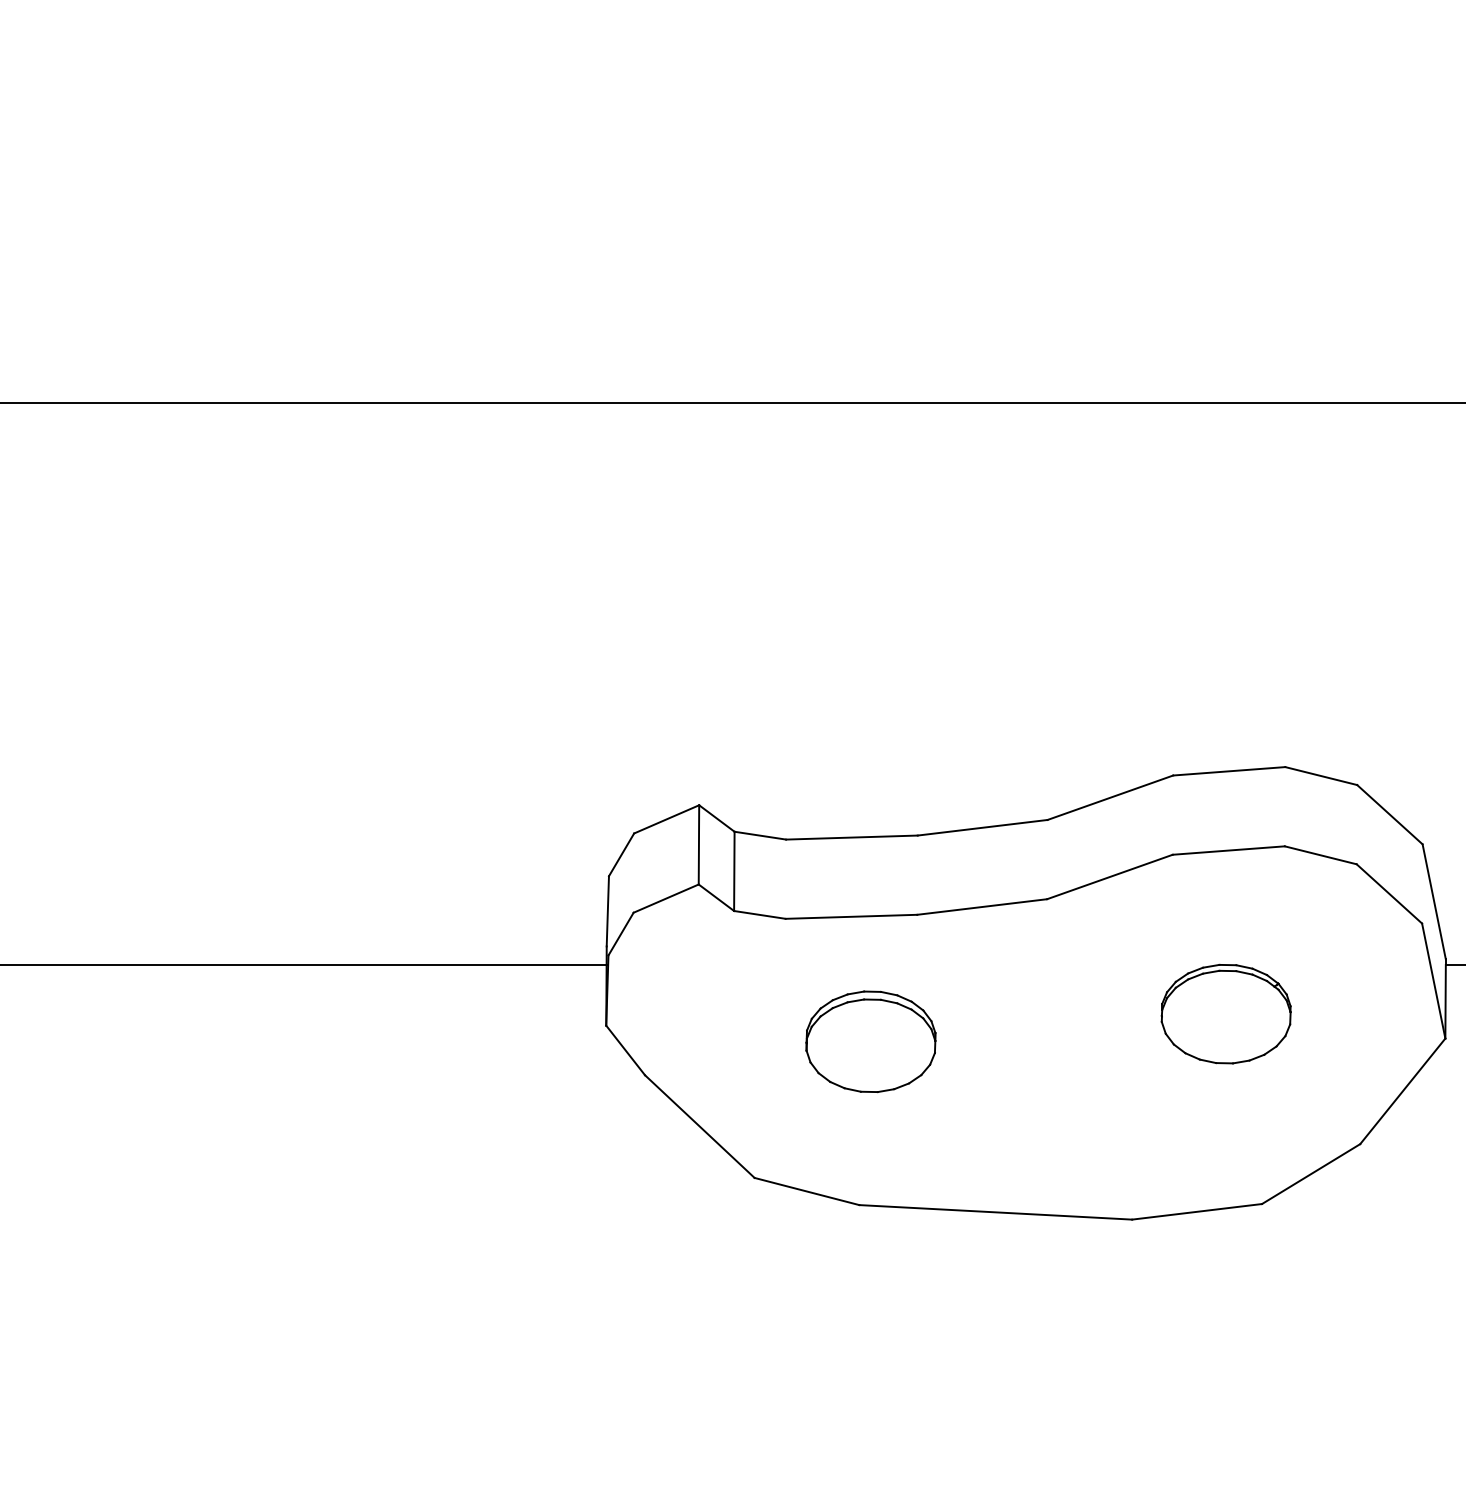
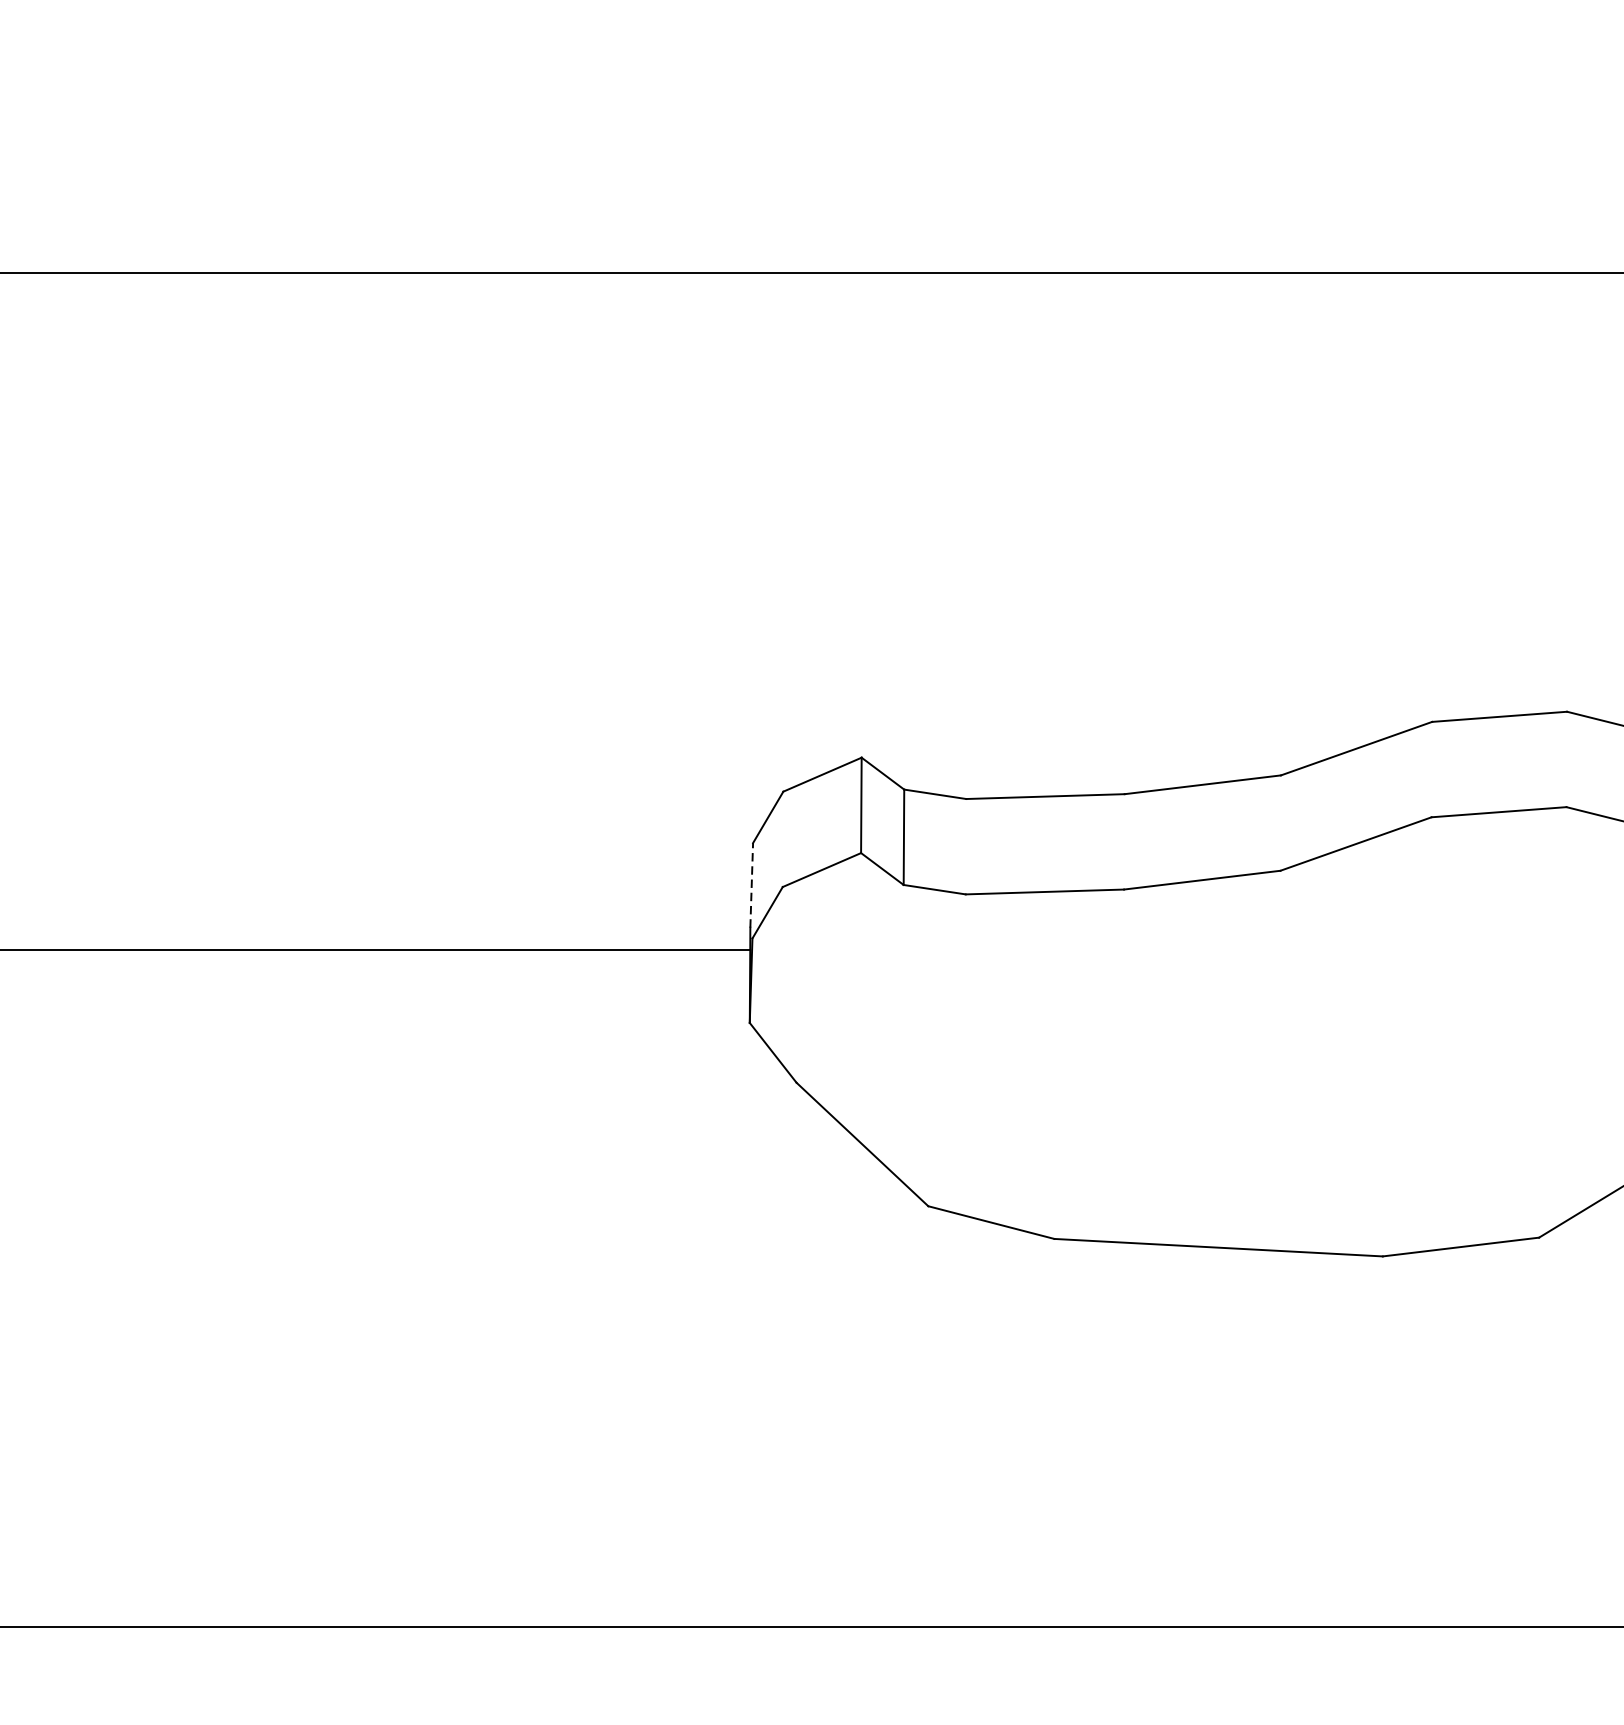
line: (607, 910) -> (751, 884), solid -> dashed
part: (1225, 1013) -> (1495, 1008), removed
part: (870, 1041) -> (1067, 1042), removed

